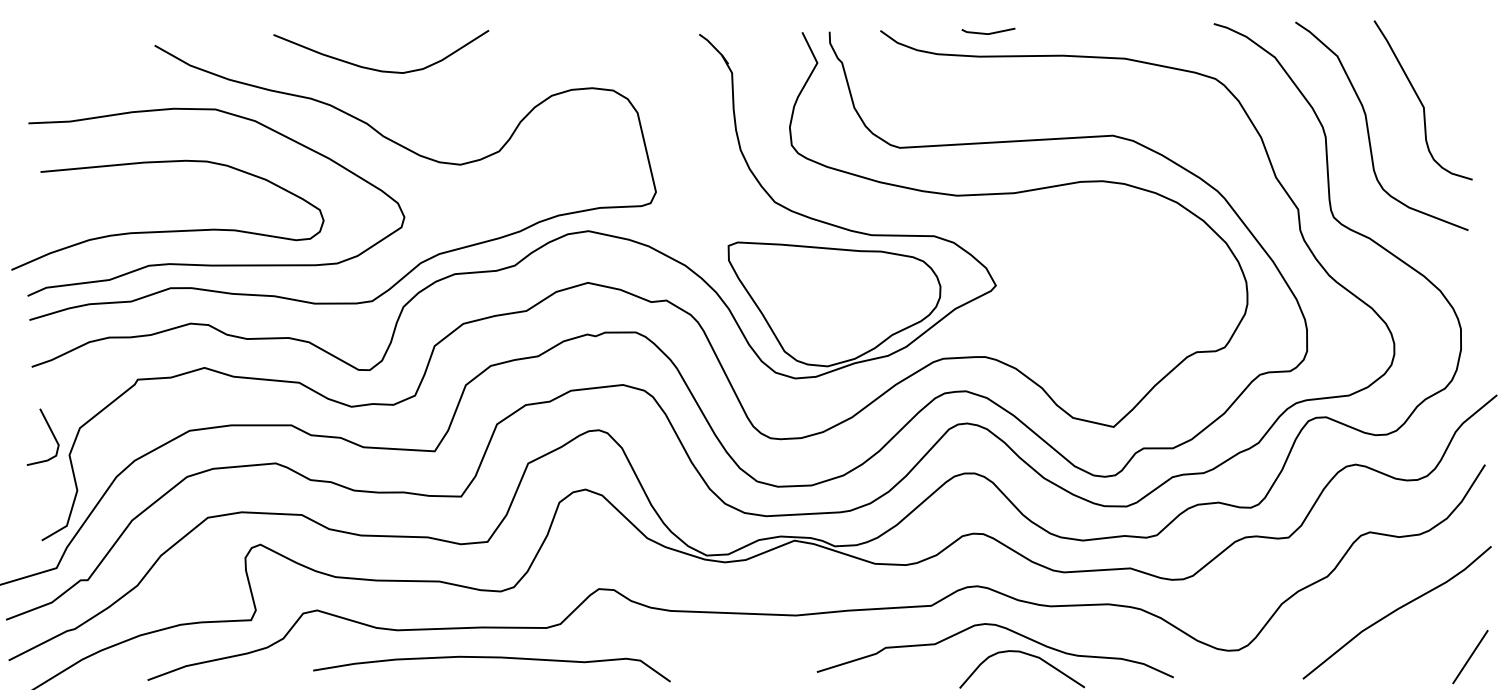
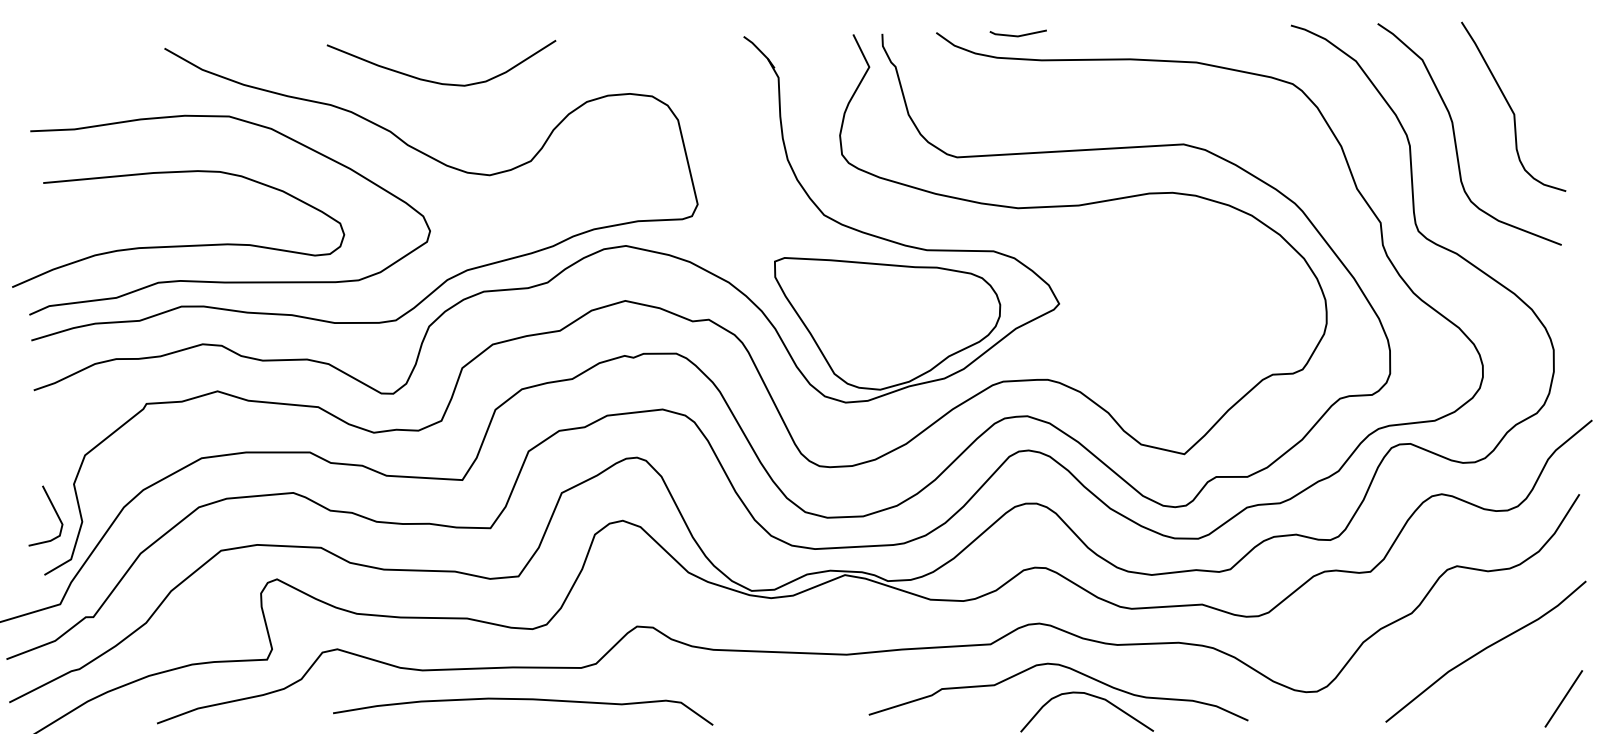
line: (987, 33) -> (1017, 35), moved
curve: (376, 69) -> (436, 81), moved
line: (51, 432) -> (54, 511), moved

